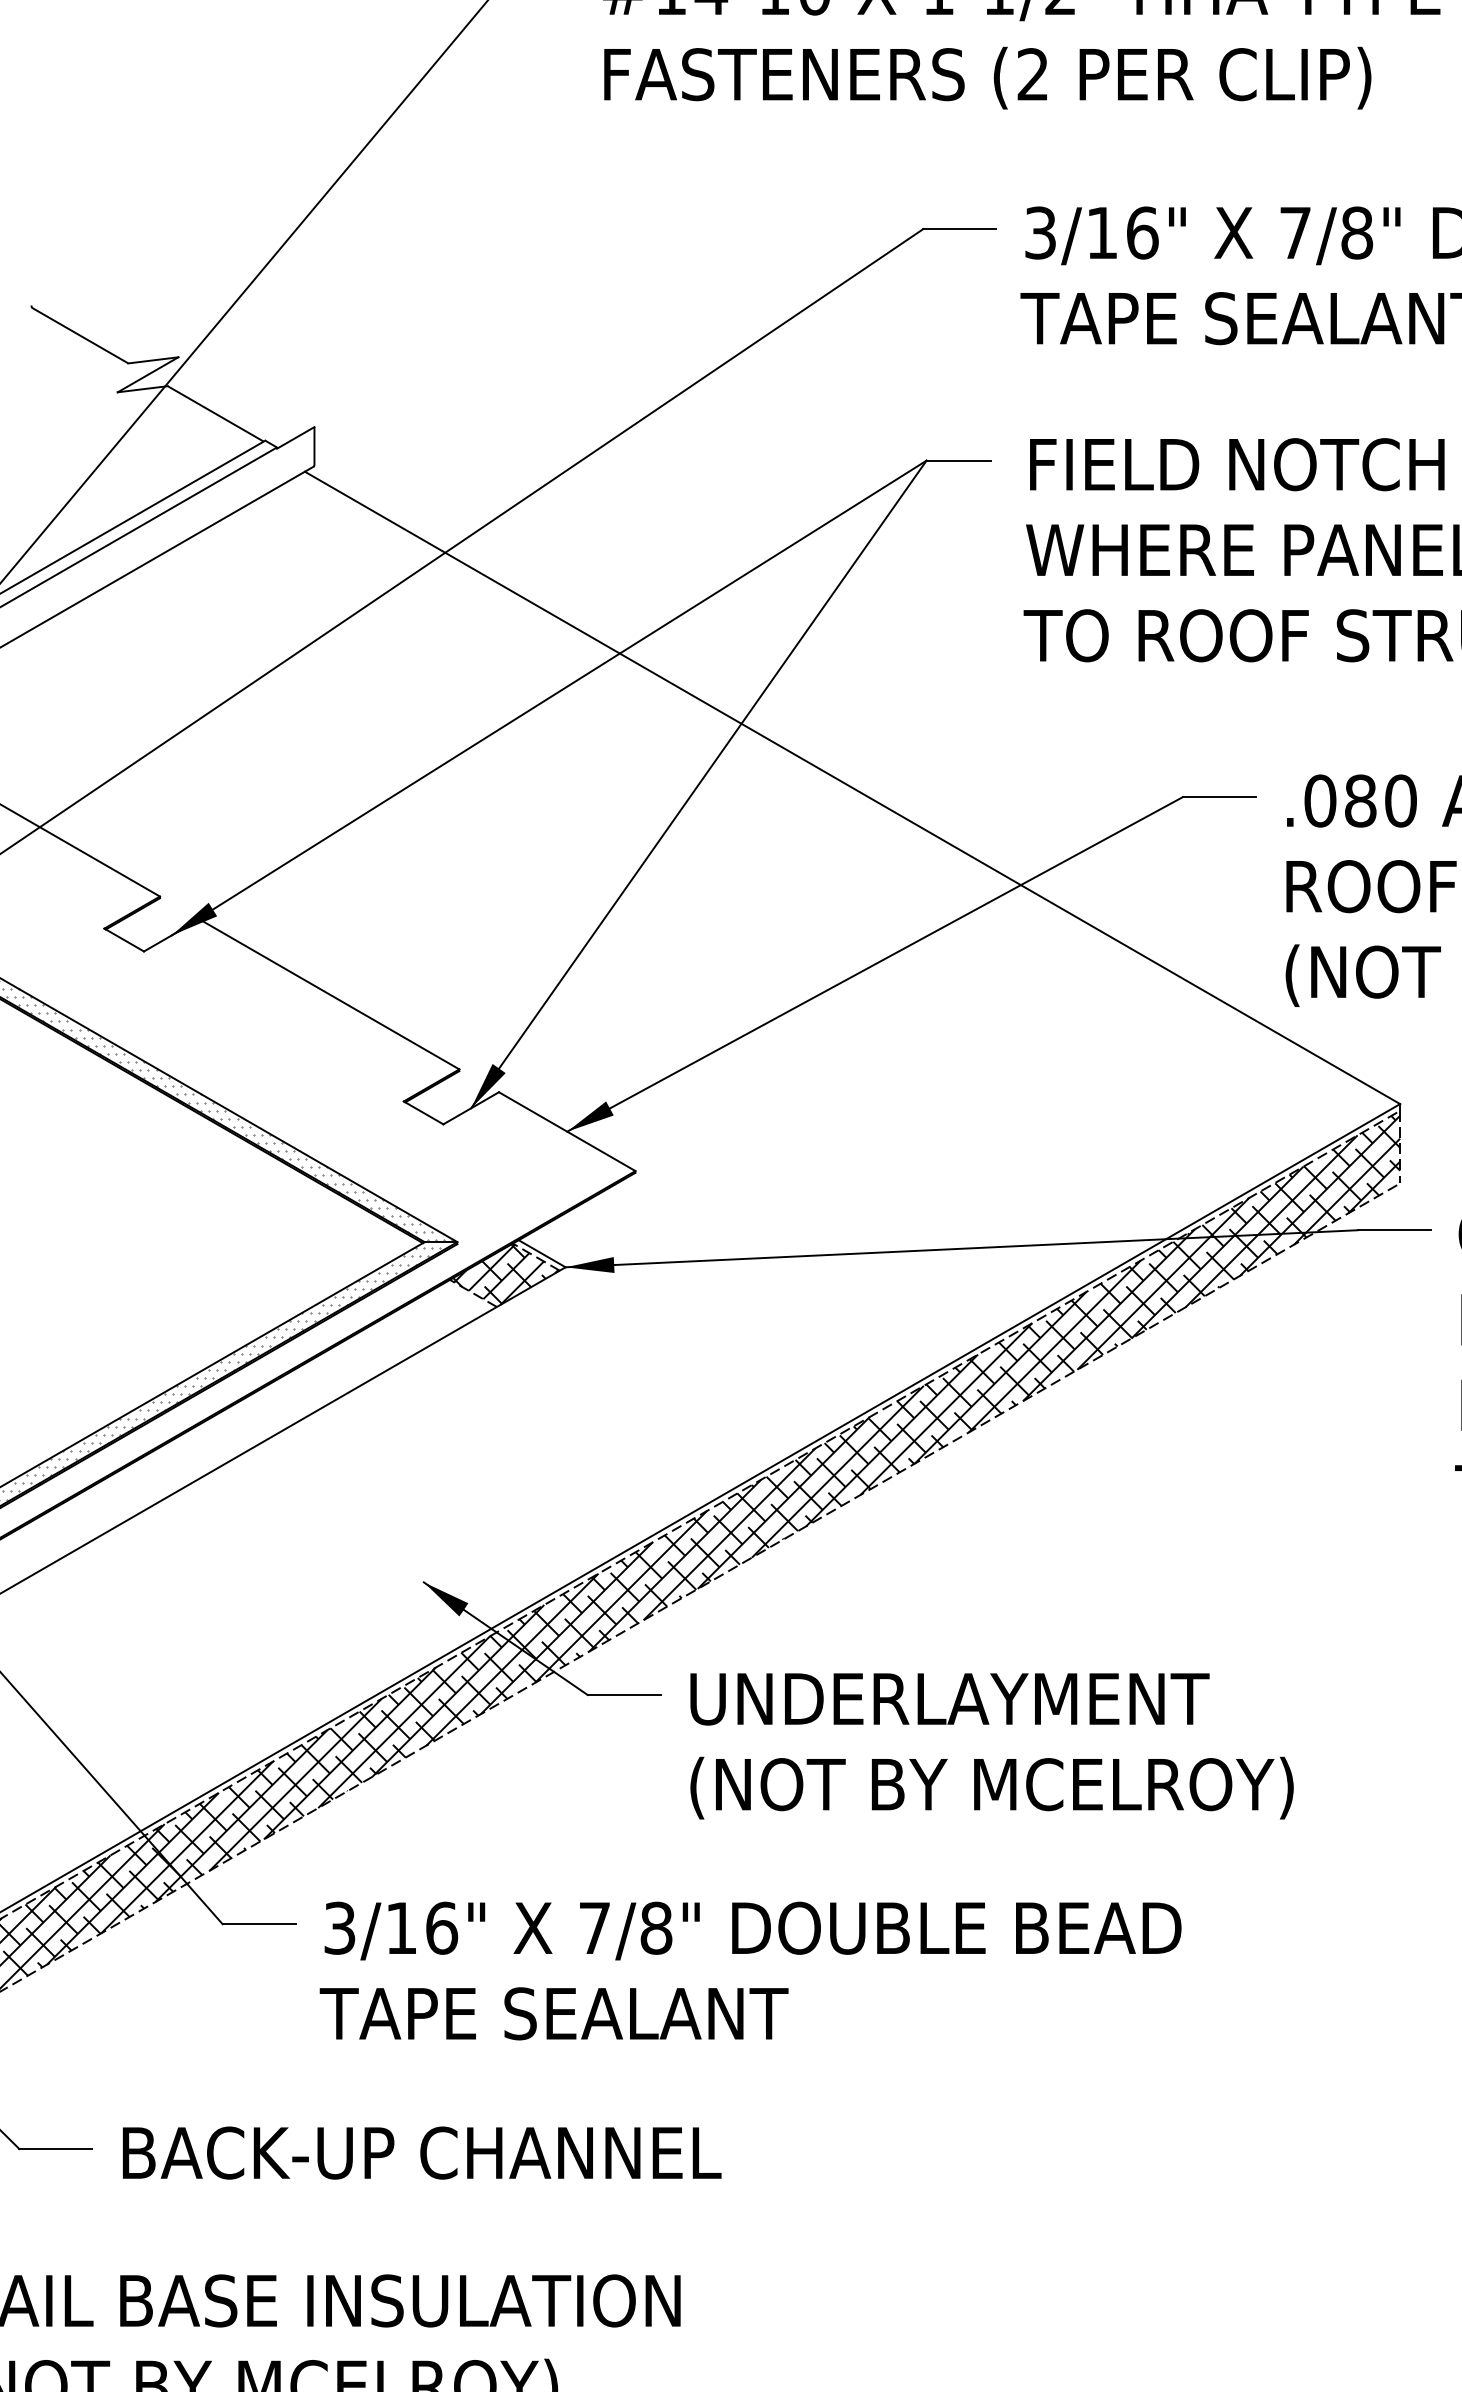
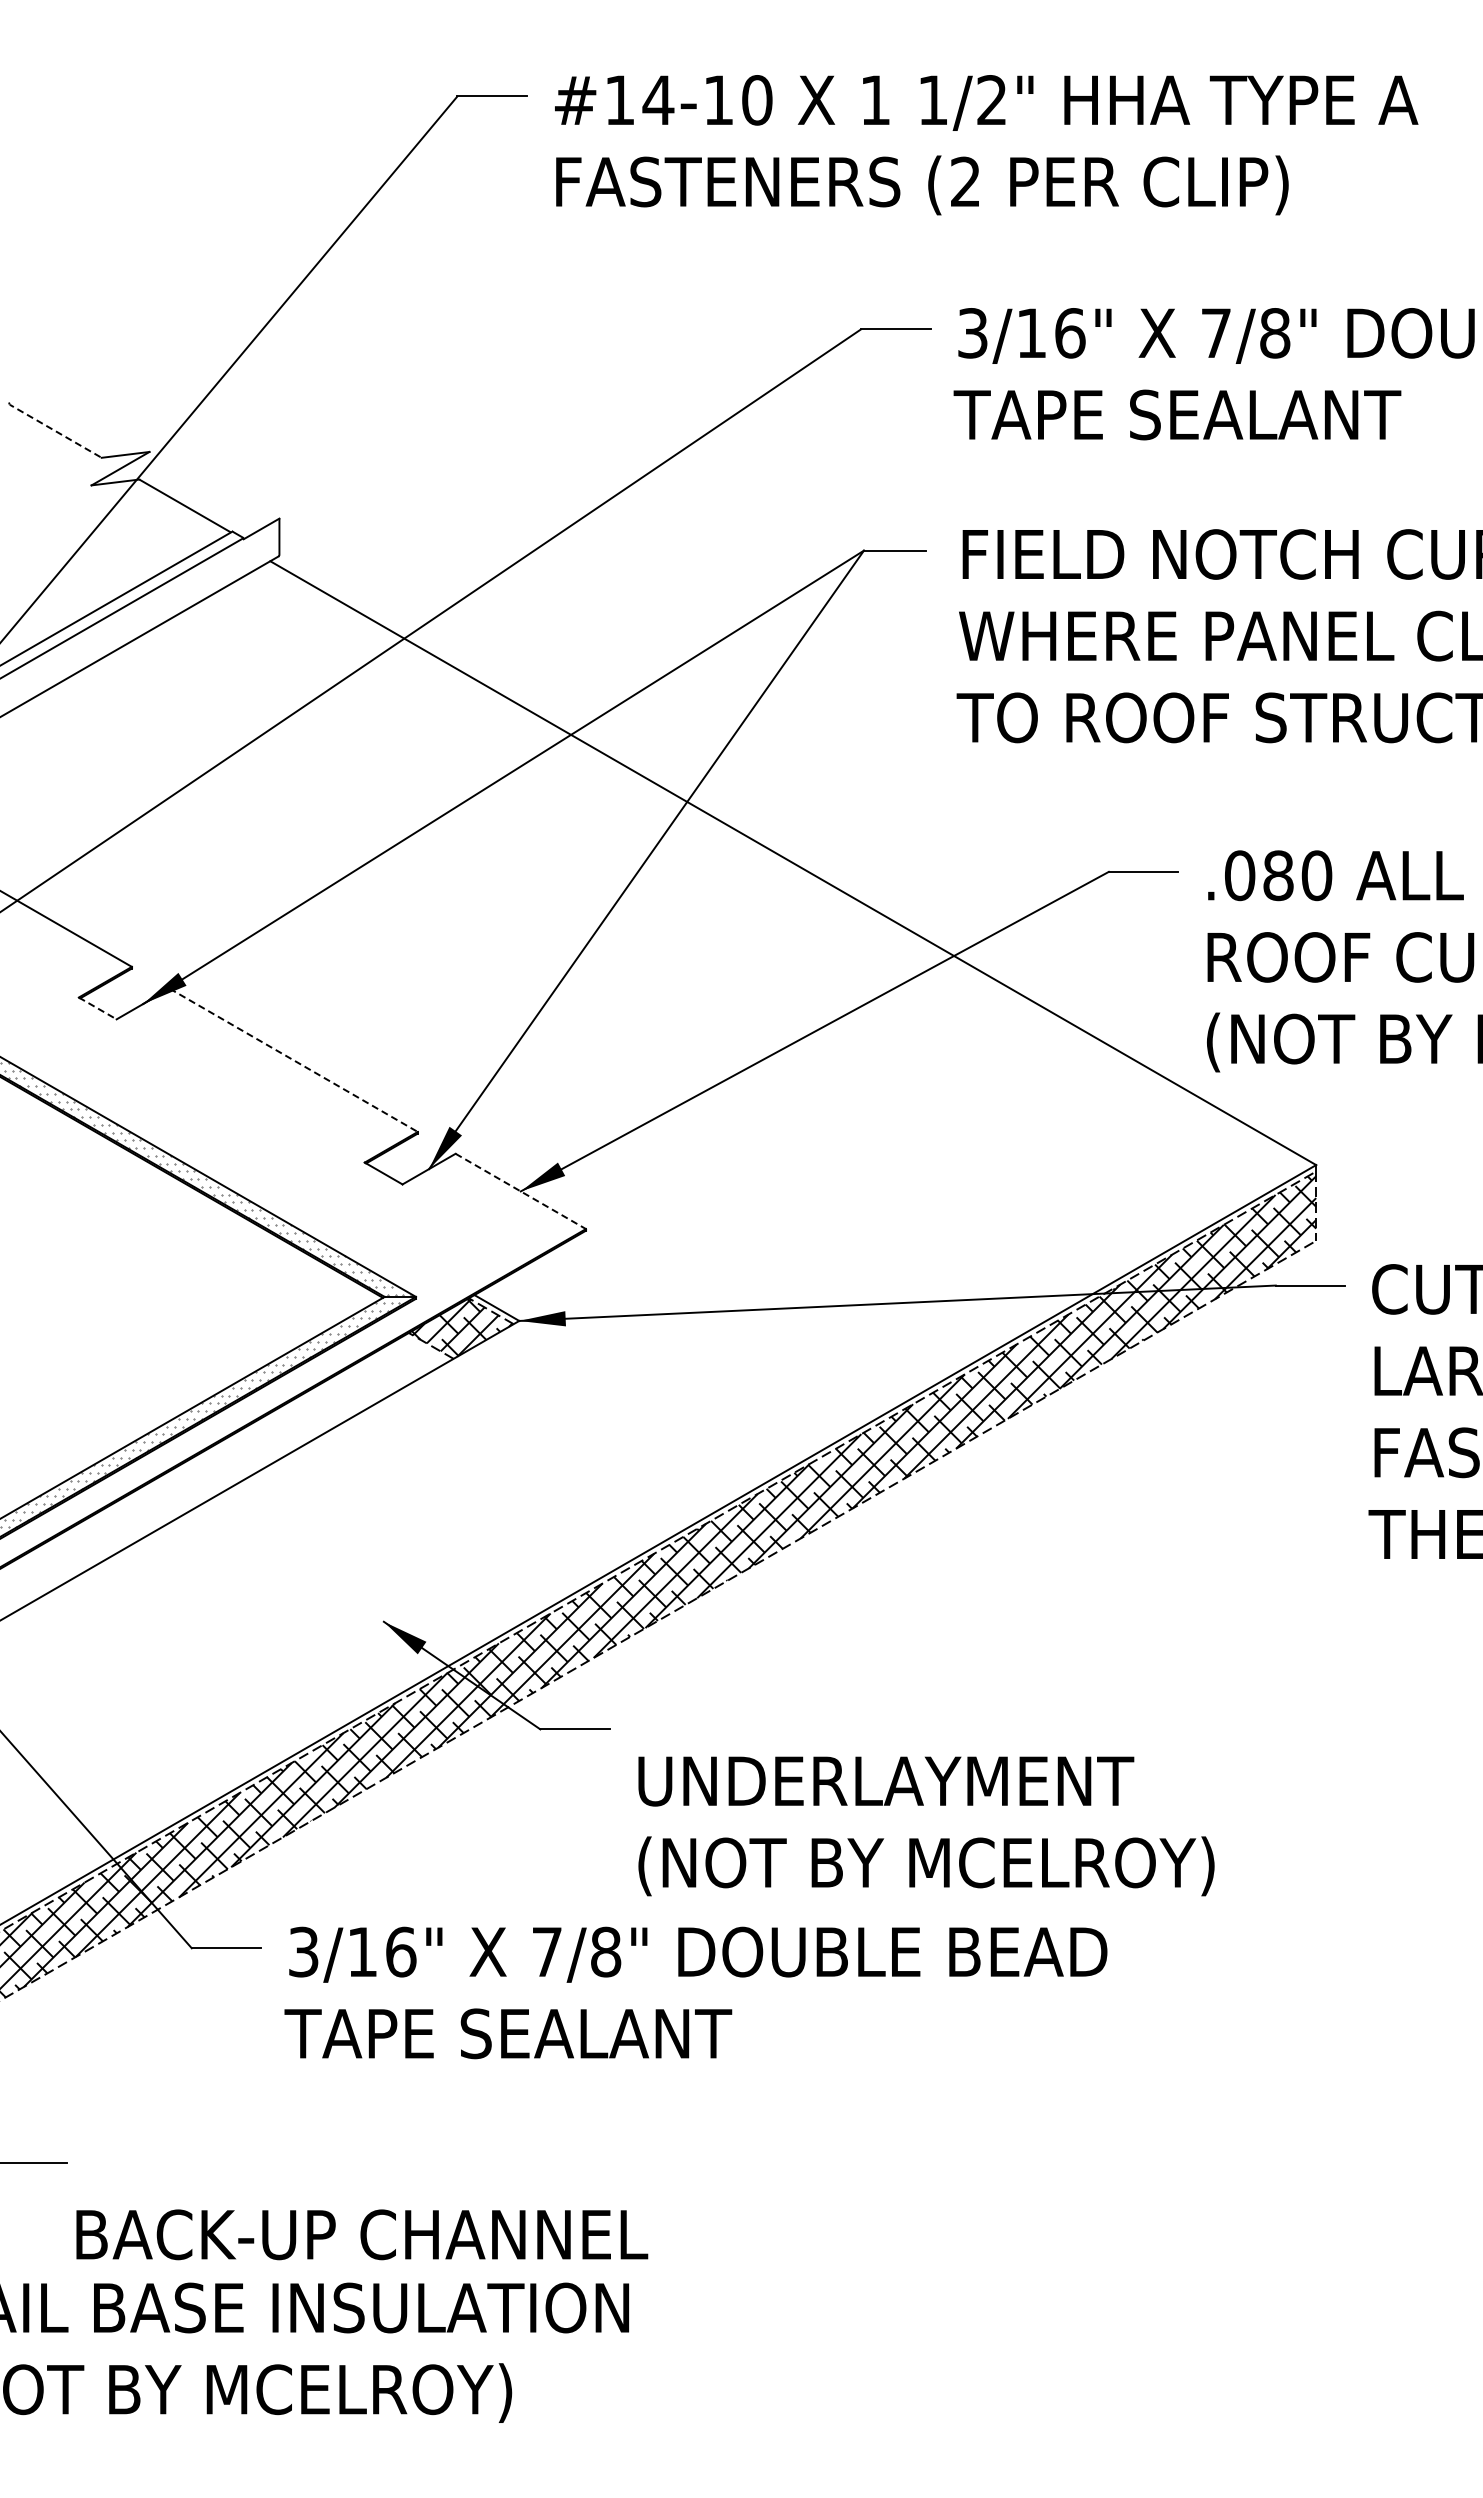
line: (75, 332) -> (51, 428), solid -> dashed
line: (123, 940) -> (97, 1008), solid -> dashed
line: (330, 994) -> (294, 1060), solid -> dashed
line: (567, 1131) -> (521, 1191), solid -> dashed
text: (992, 1746) -> (926, 1826), moved
text: (422, 2152) -> (362, 2234), moved

